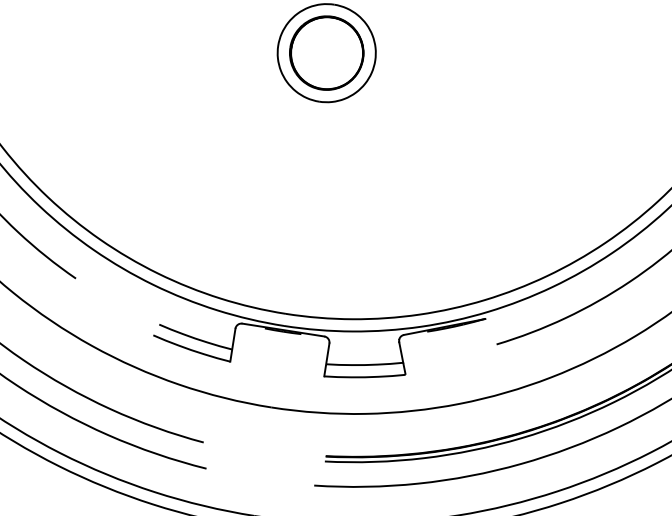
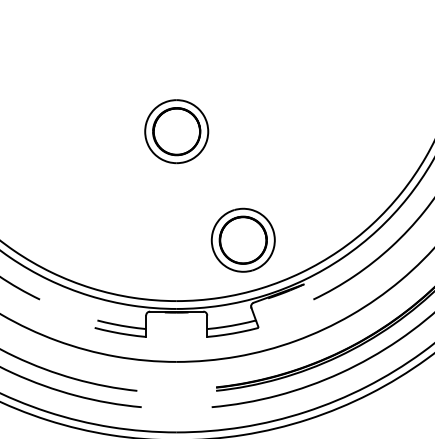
part: (401, 234) -> (242, 239), added

